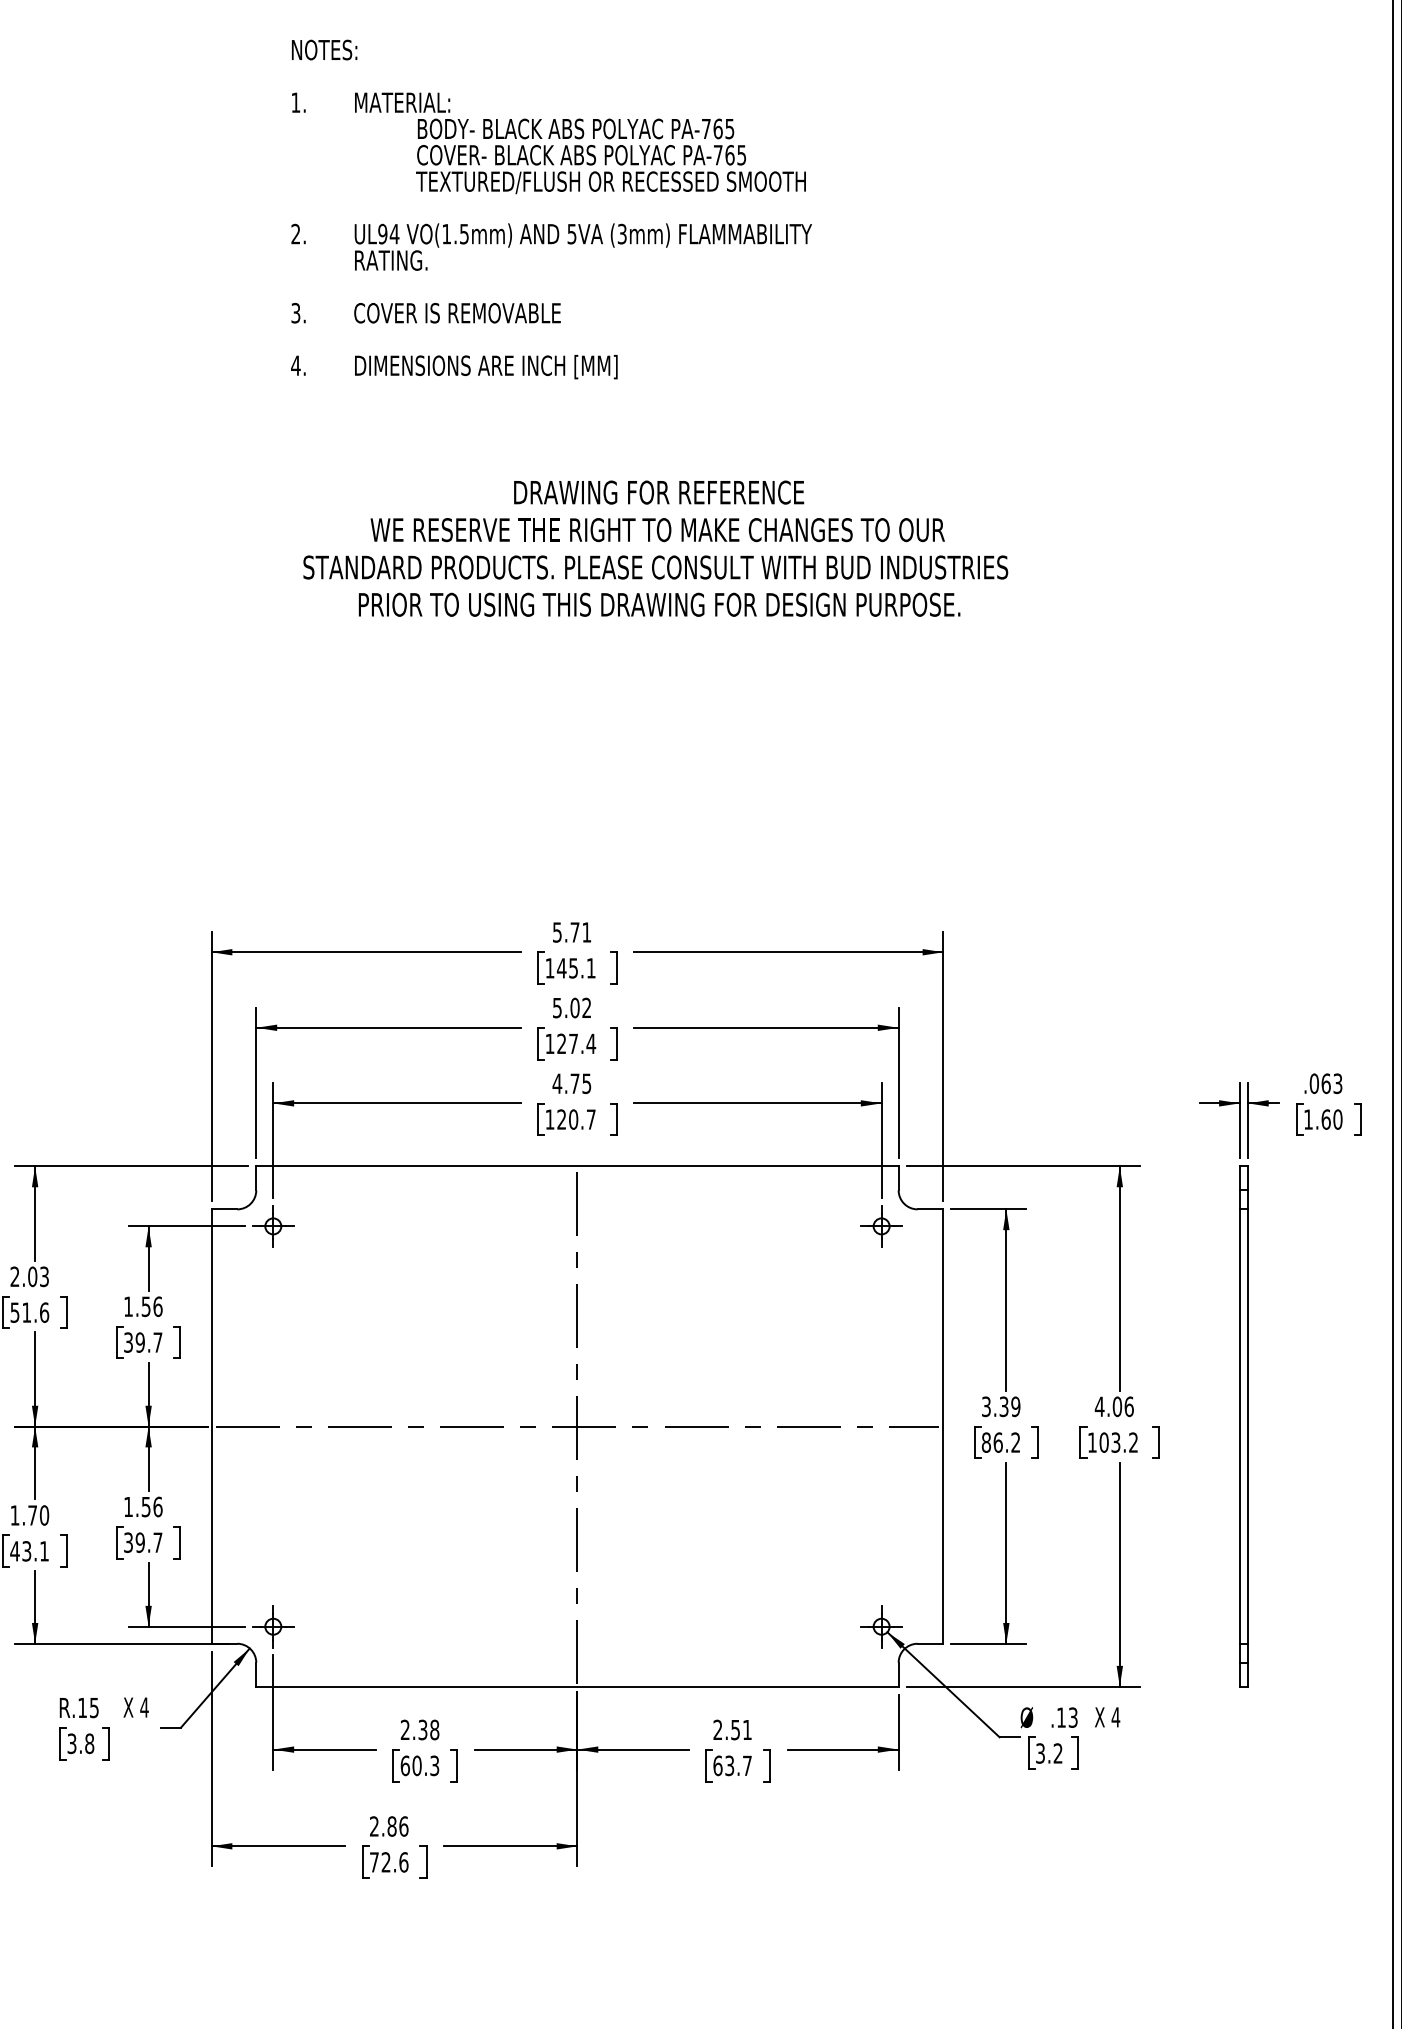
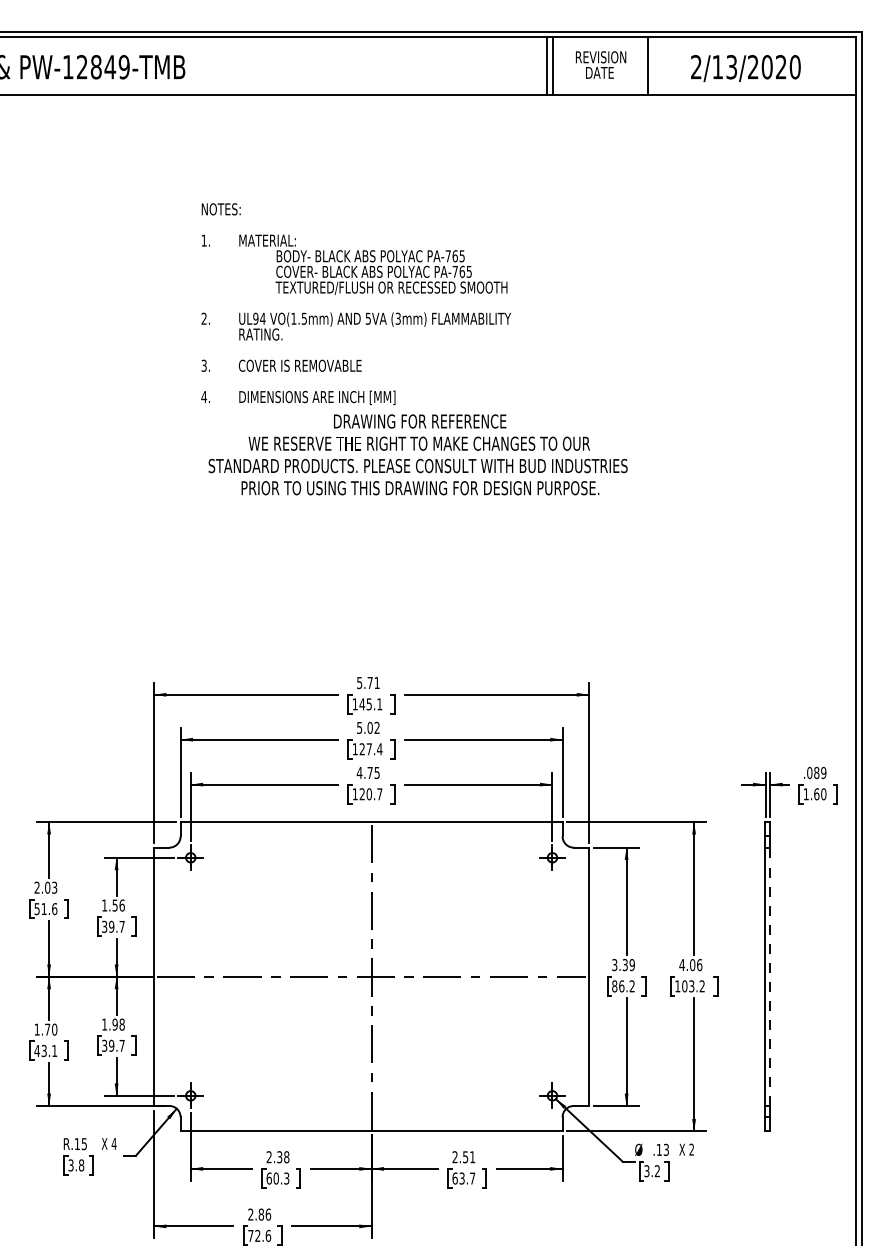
text: (550, 210) -> (355, 304), moved
text: (1332, 1082) -> (820, 772), .063 -> .089
line: (1248, 1426) -> (770, 976), solid -> dashed
text: (151, 1506) -> (118, 1024), 1.56 -> 1.98
text: (1115, 1716) -> (691, 1149), 4 -> 2

